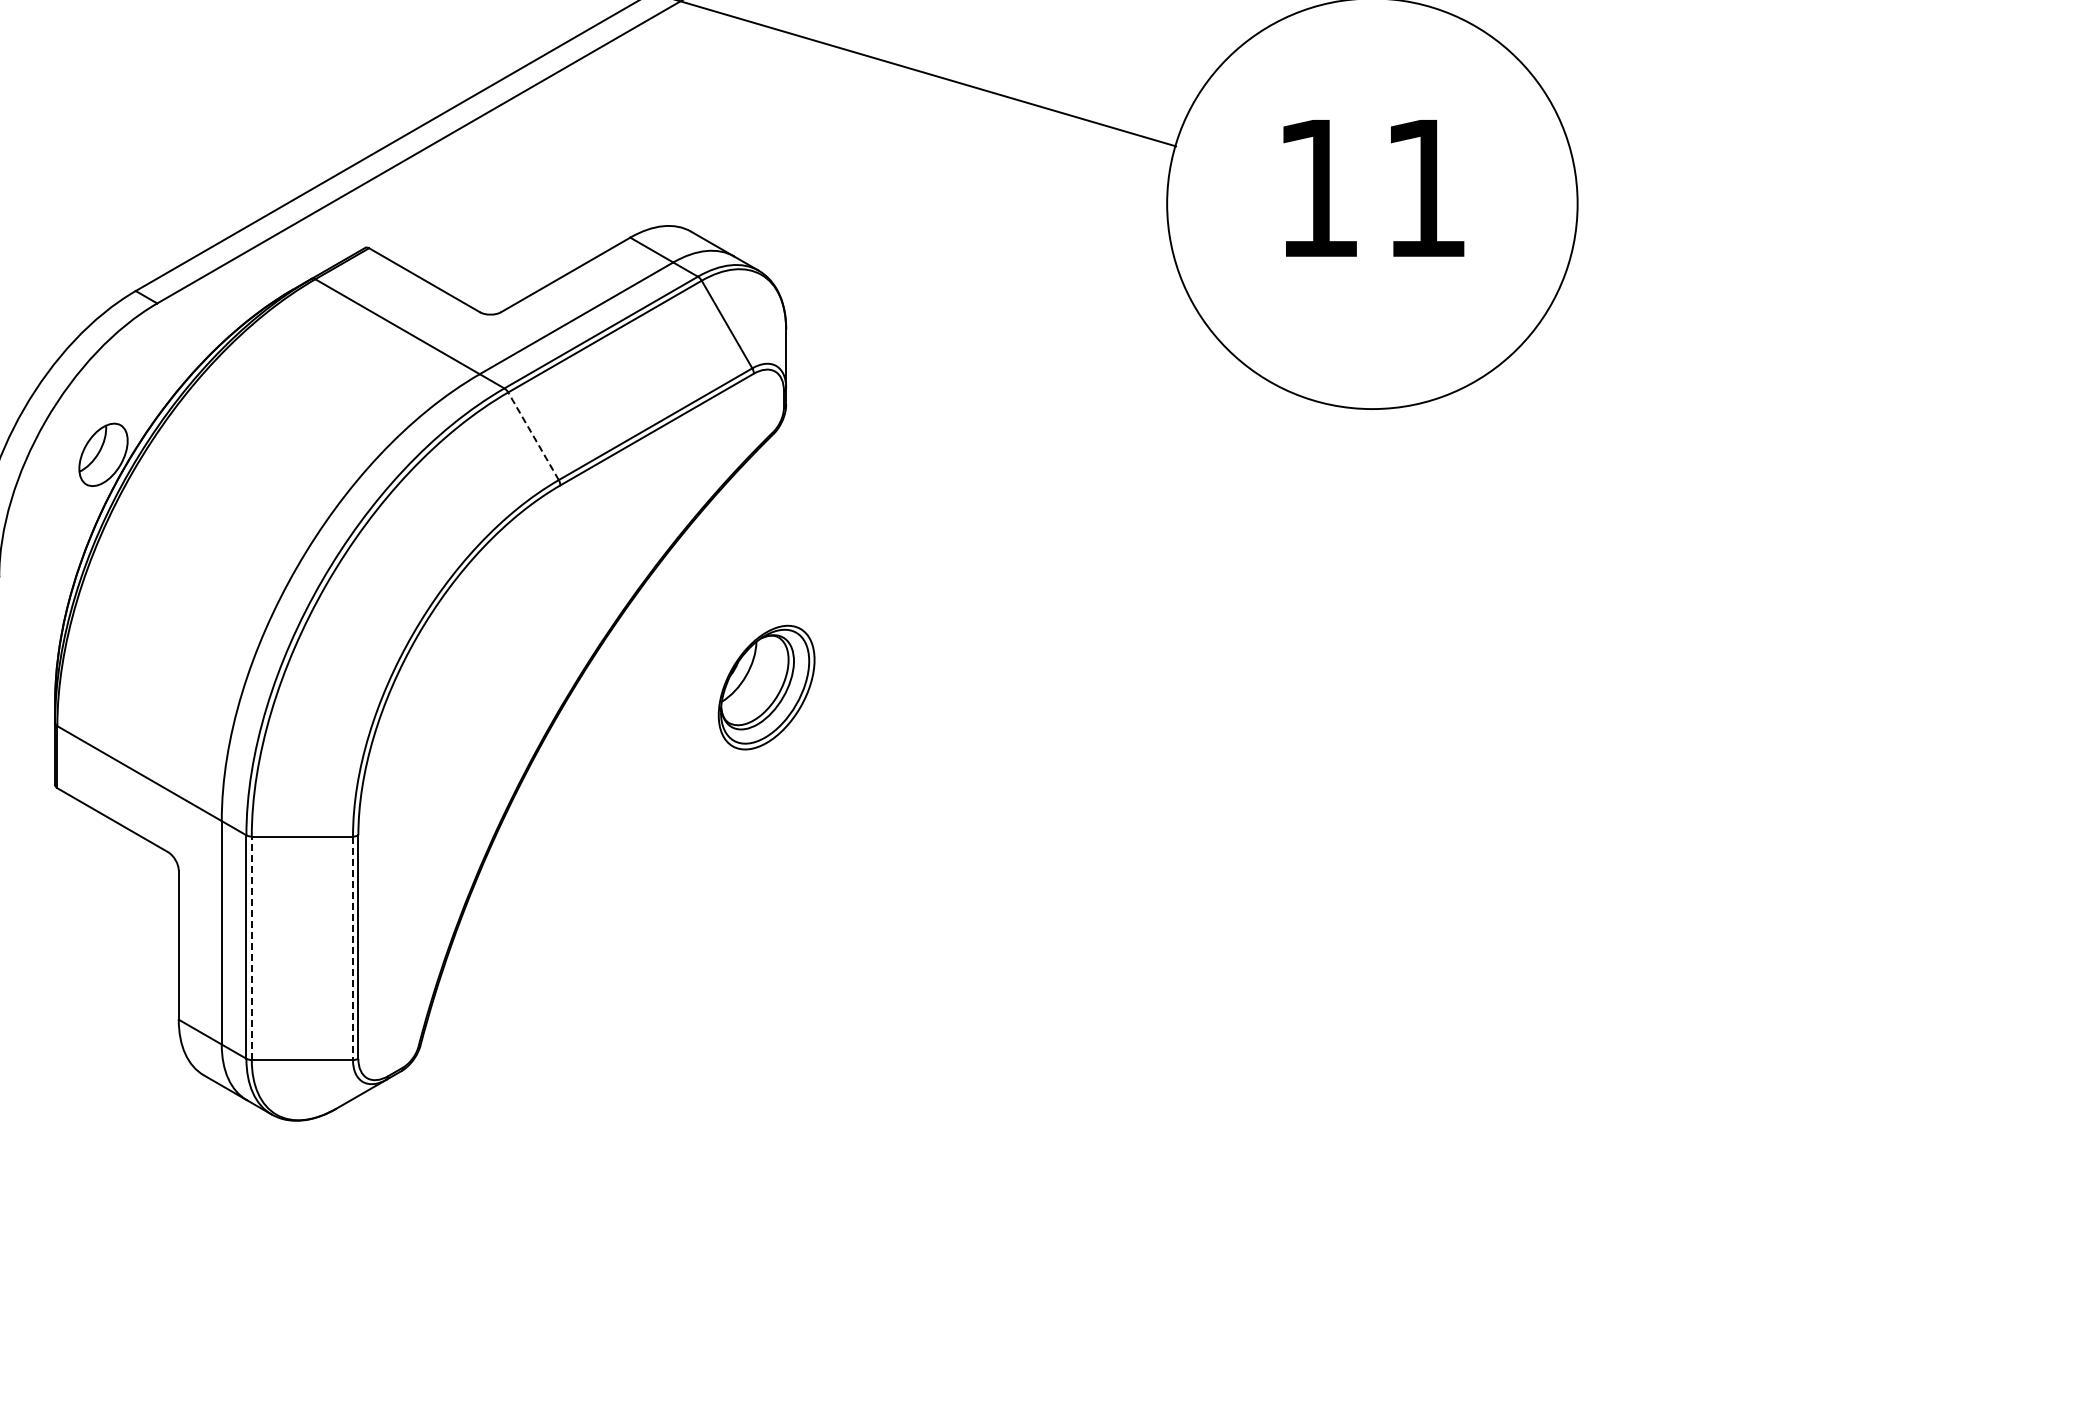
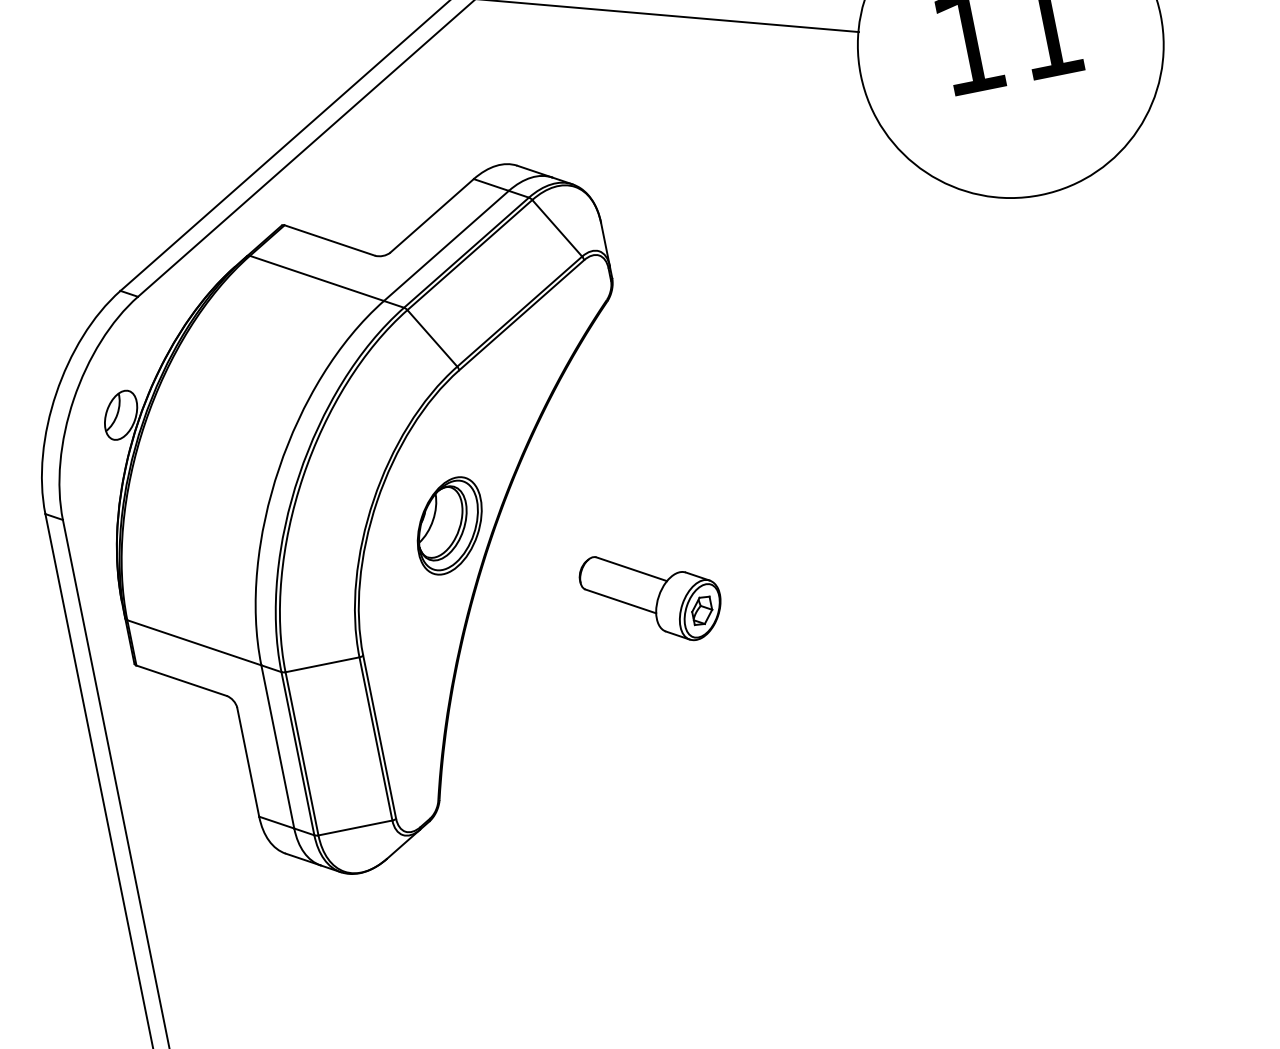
line: (533, 436) -> (432, 338), dashed -> solid
part: (766, 687) -> (449, 525), moved
part: (753, 834) -> (651, 596), added
line: (251, 948) -> (301, 754), dashed -> solid
line: (353, 948) -> (376, 738), dashed -> solid

